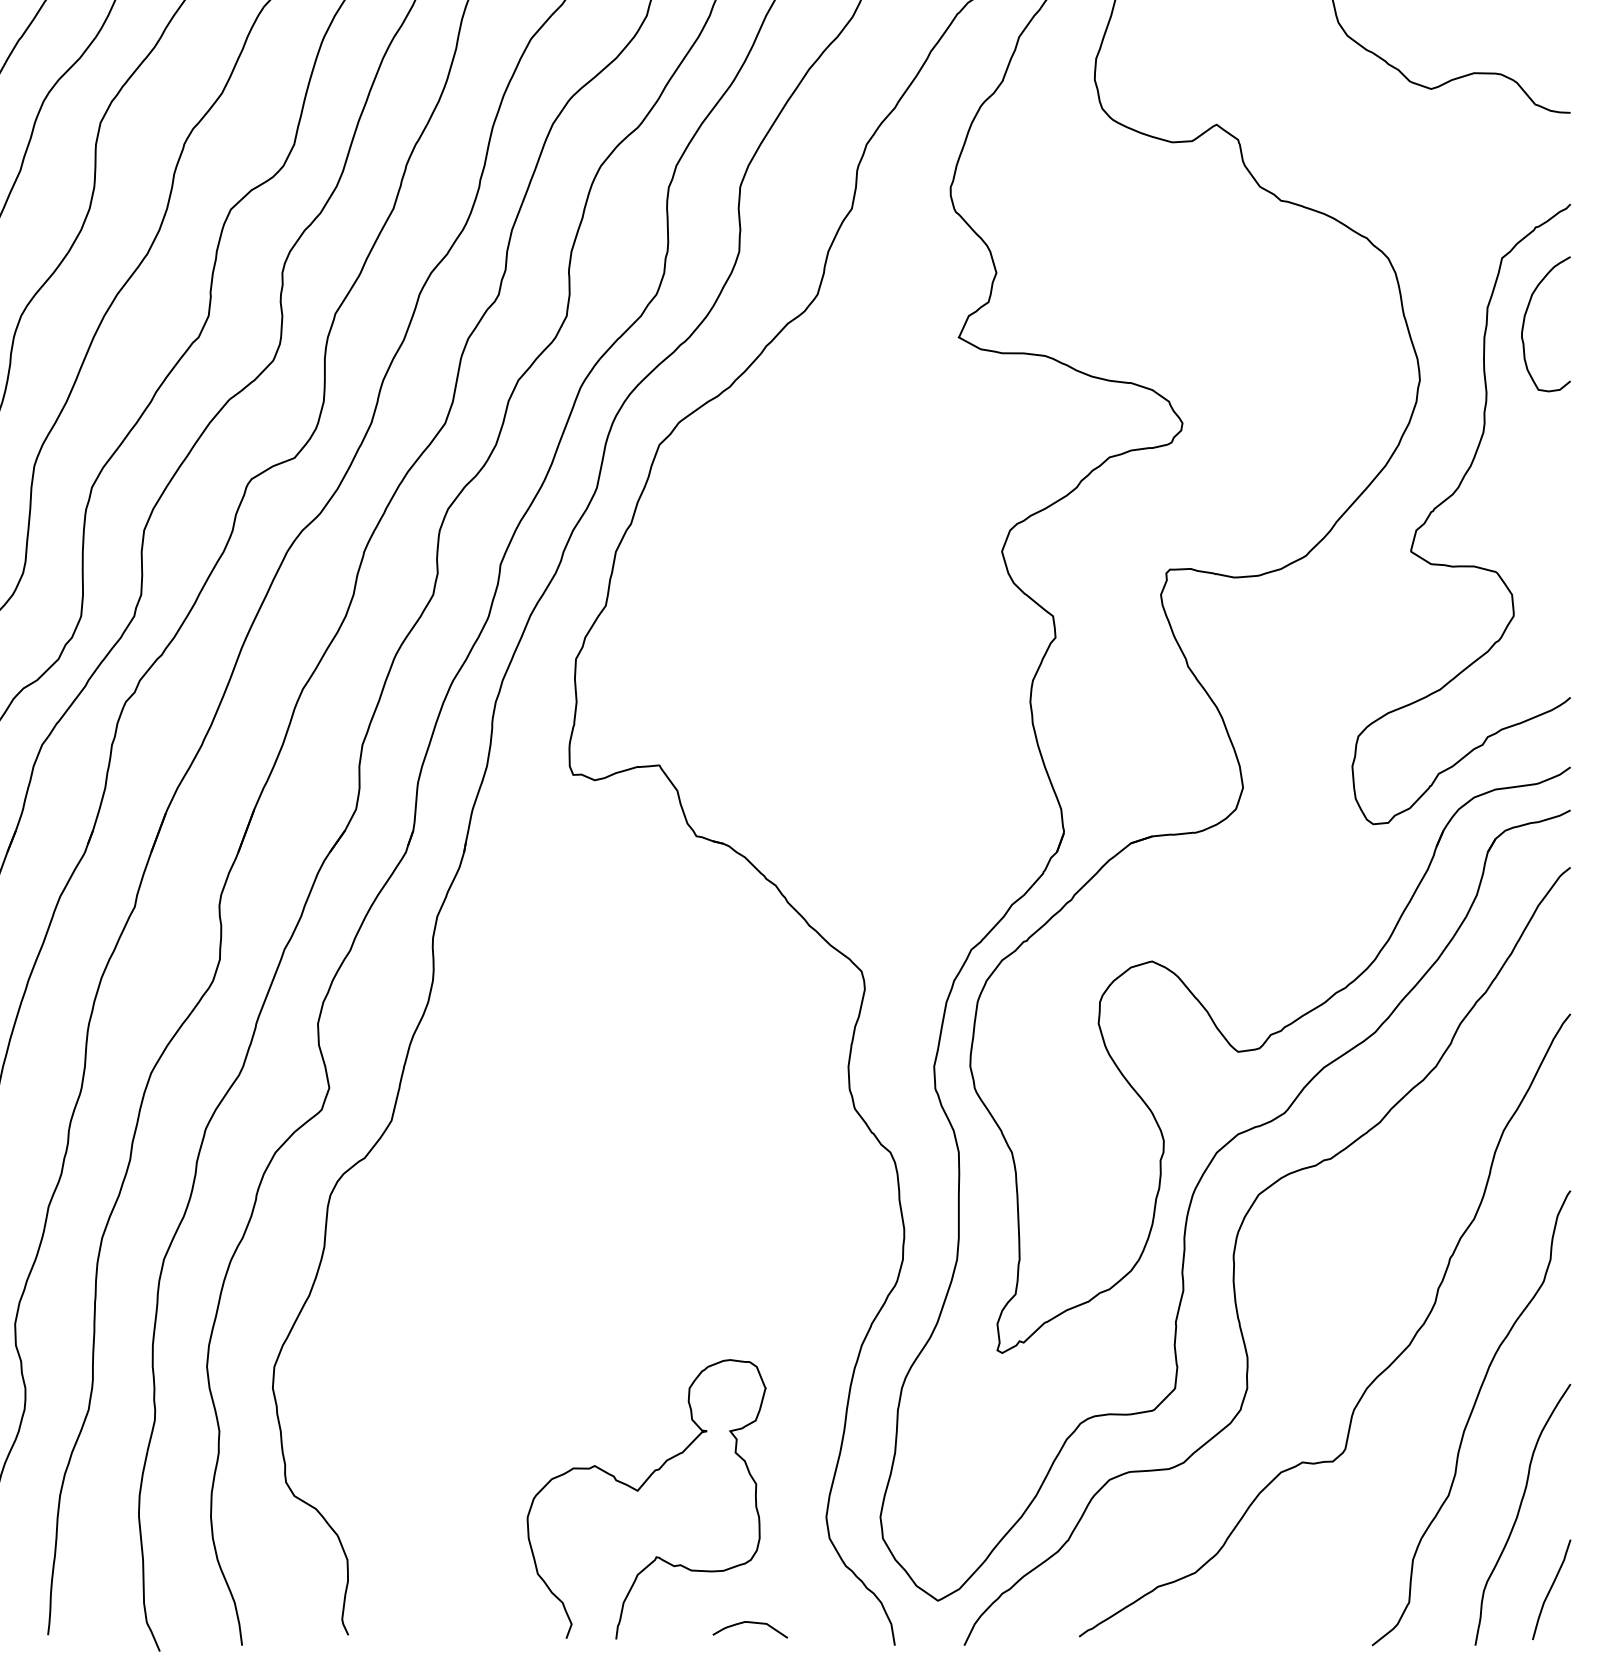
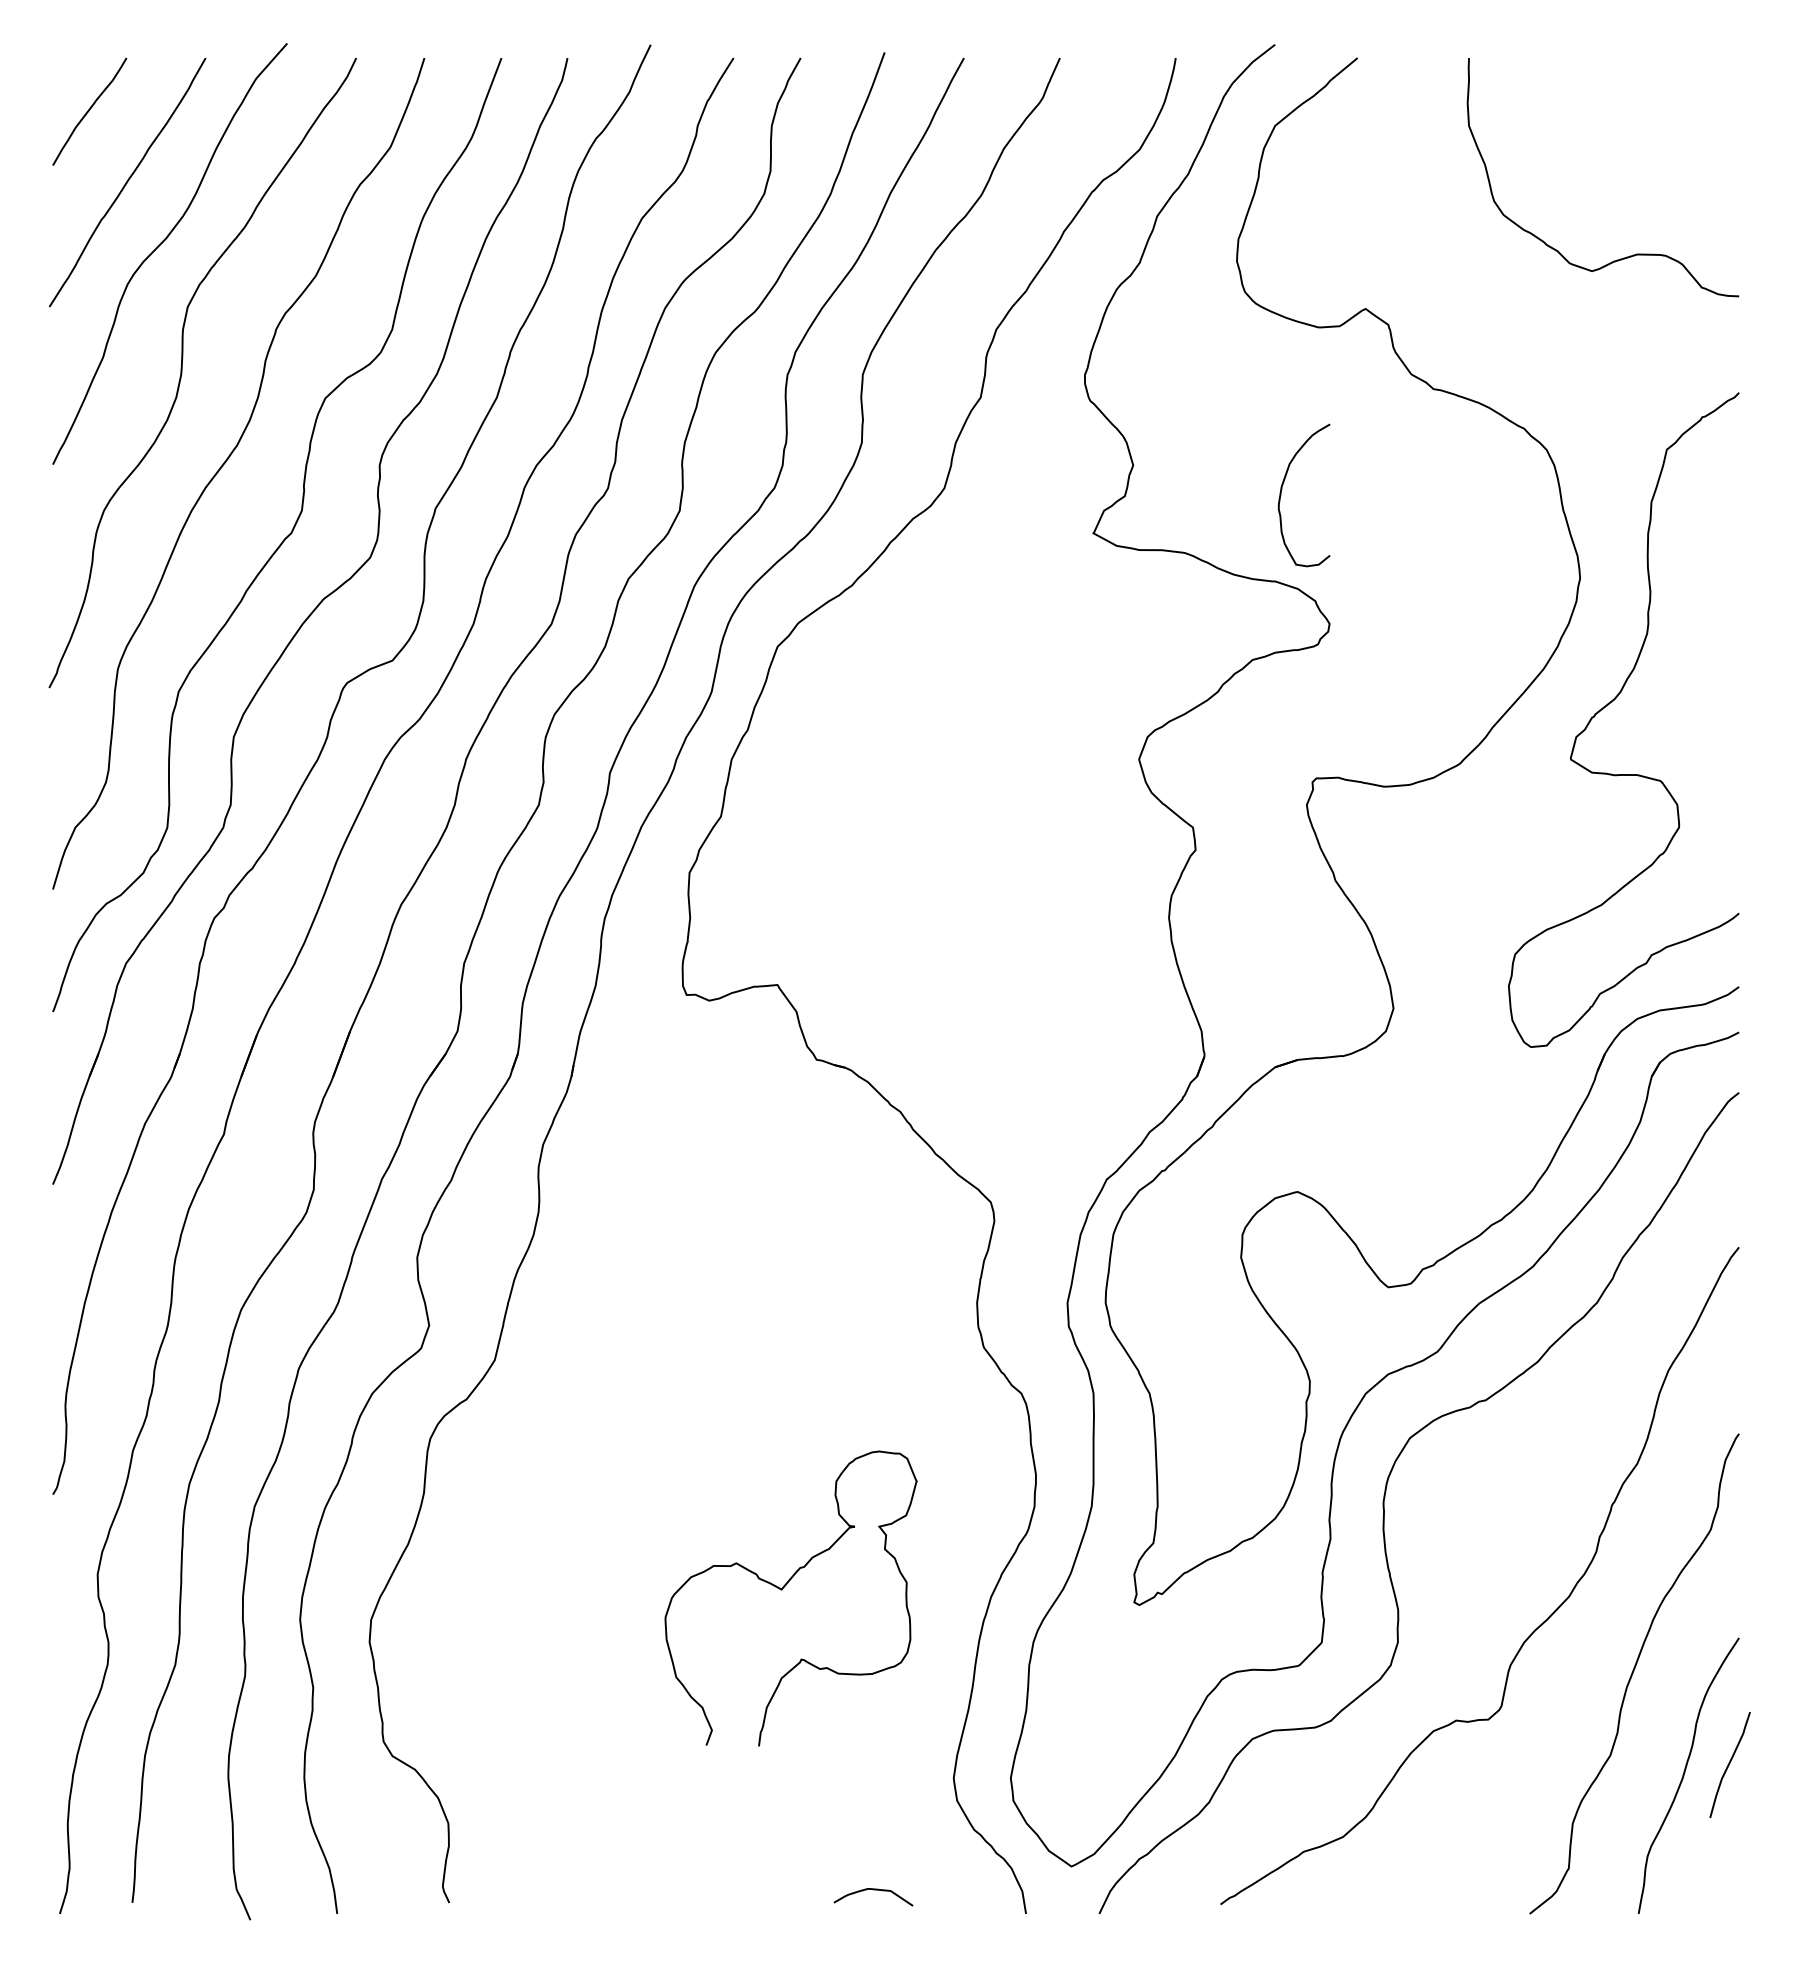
curve: (1525, 318) -> (1282, 489), moved
curve: (638, 1491) -> (782, 1590), moved
curve: (1551, 1589) -> (1729, 1764), moved

